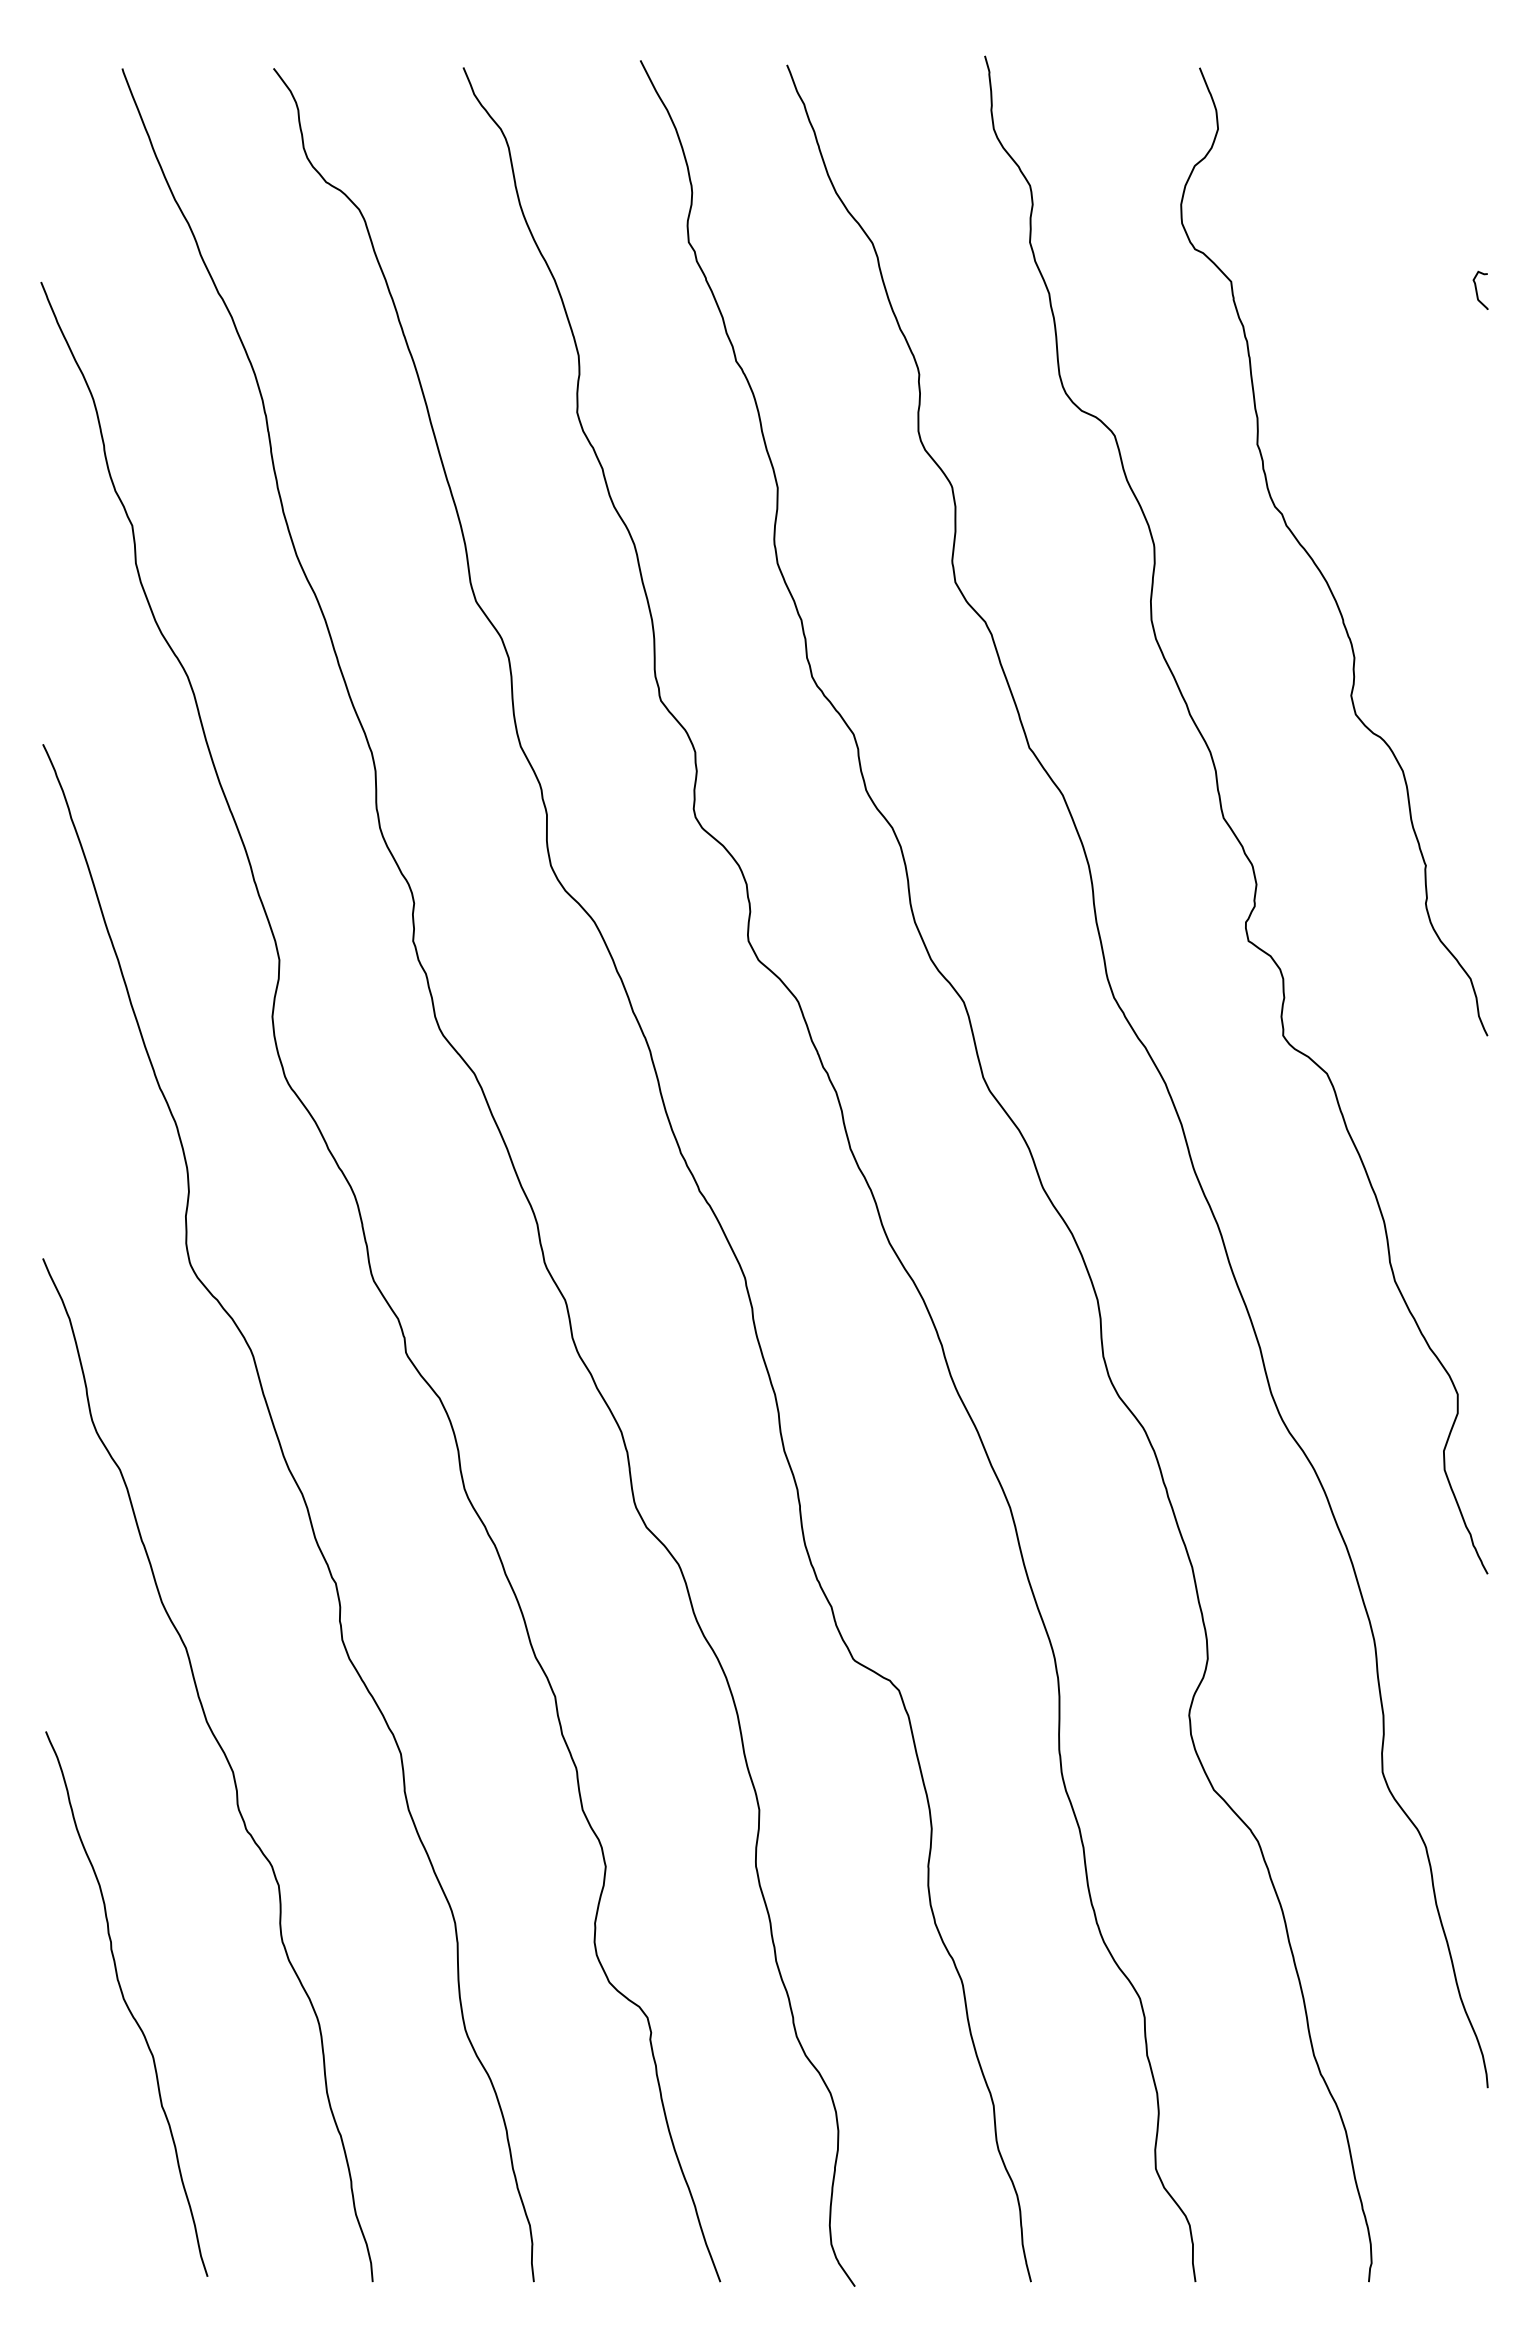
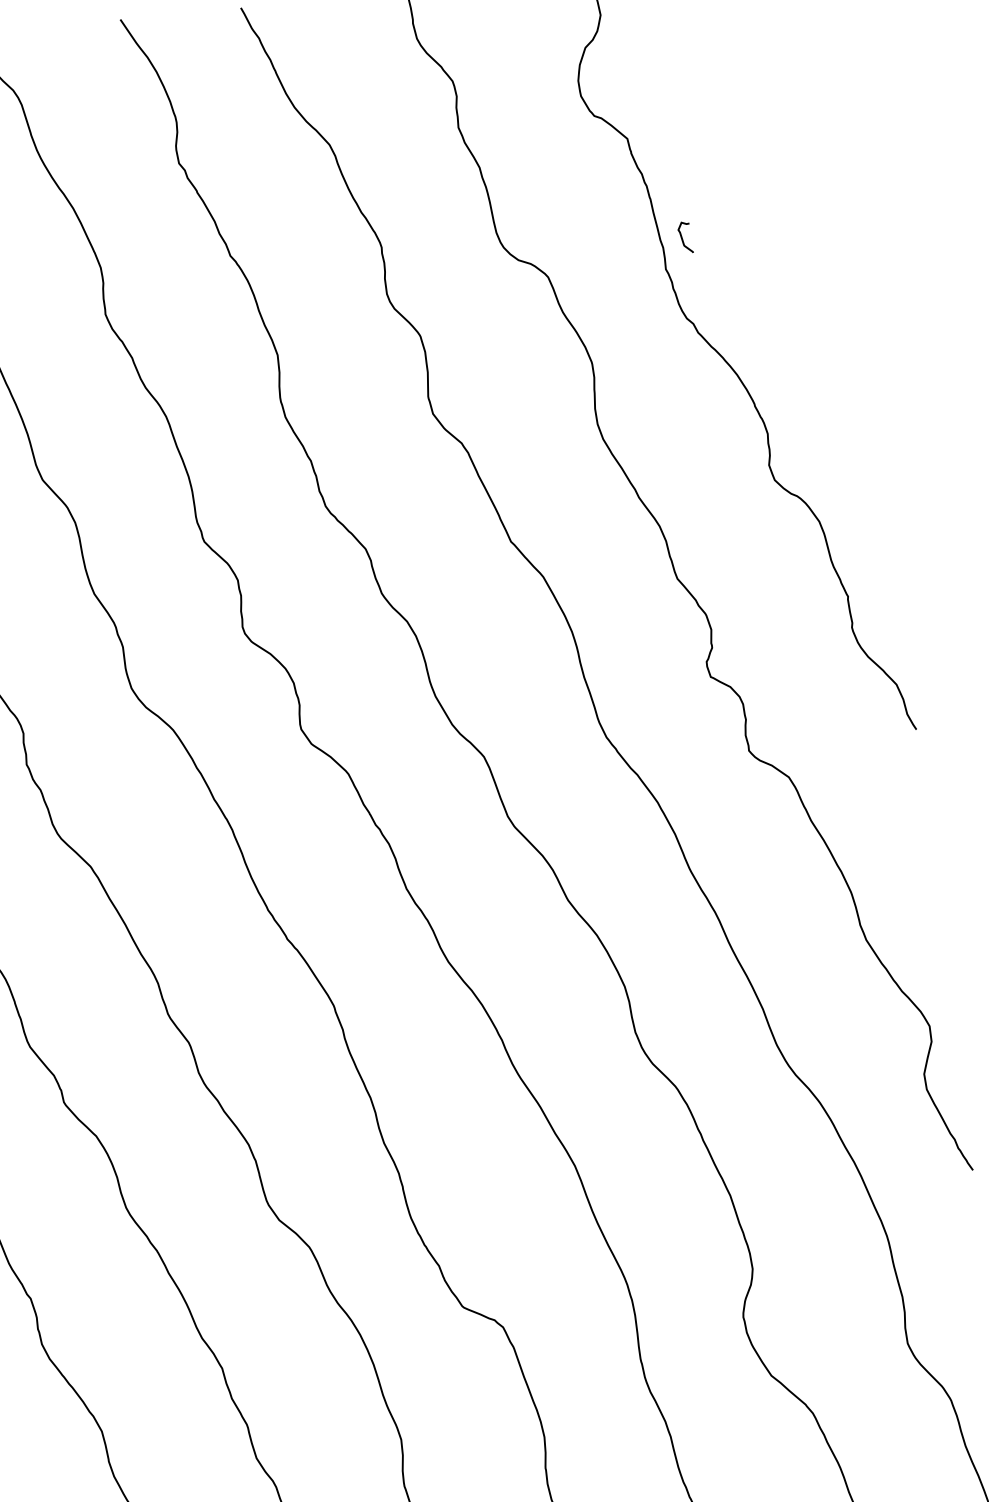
curve: (1477, 289) -> (682, 237), moved

